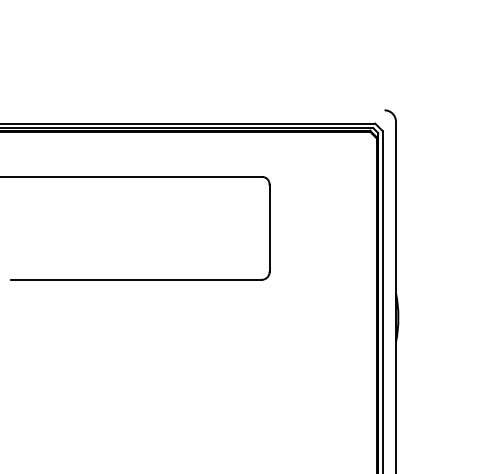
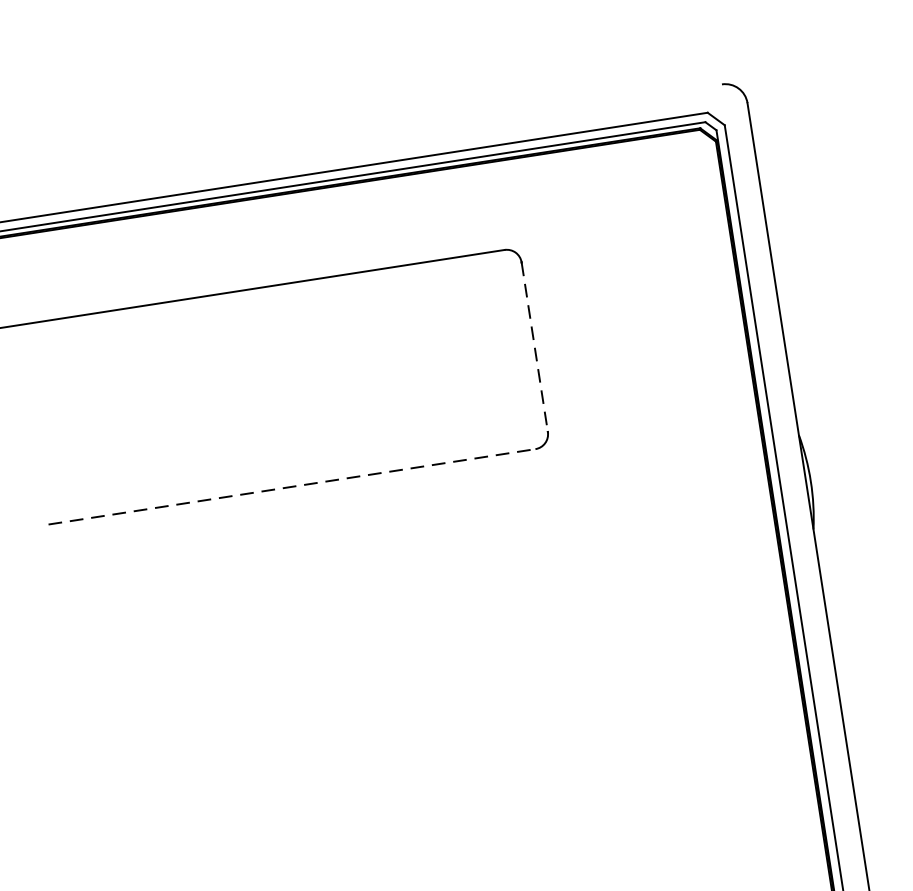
line: (269, 228) -> (534, 347), solid -> dashed
line: (136, 279) -> (292, 486), solid -> dashed

